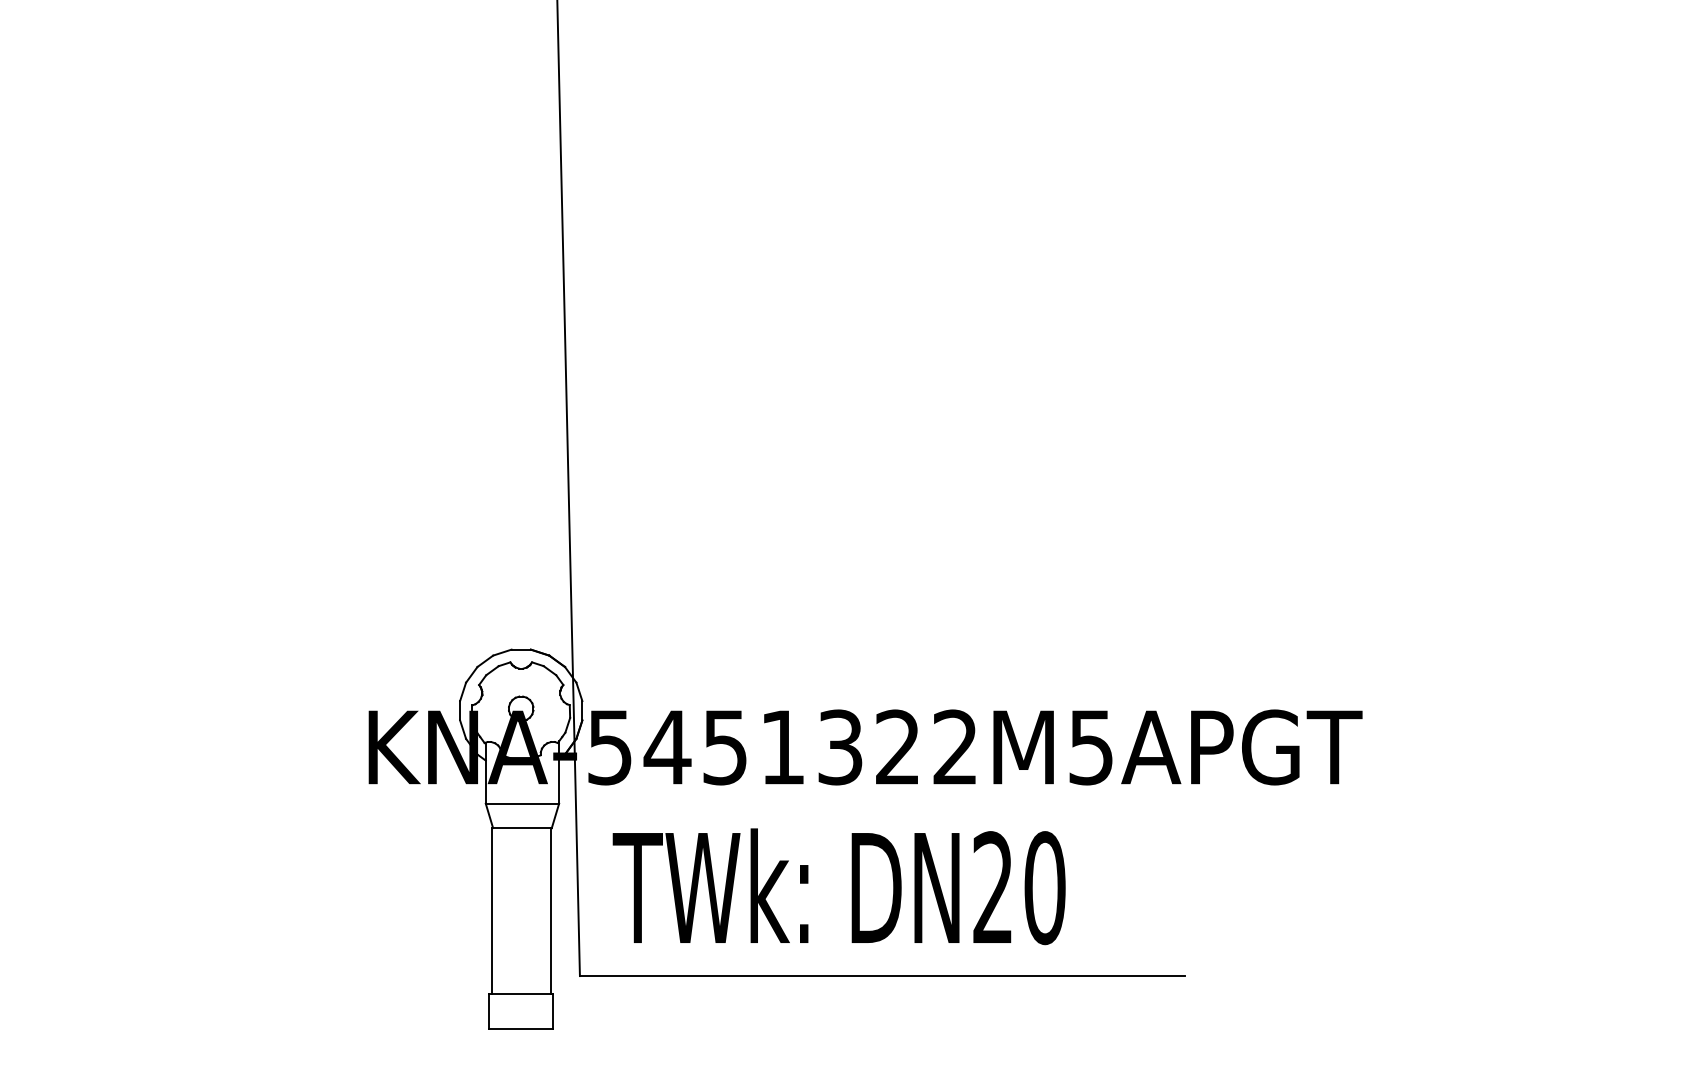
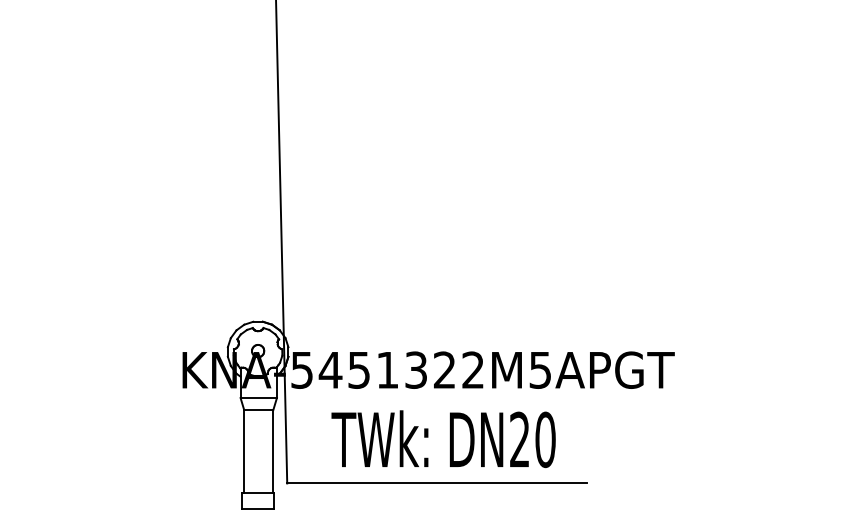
text: (838, 887) -> (443, 439), moved

